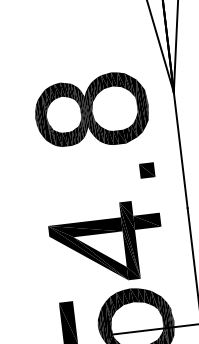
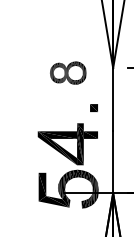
part: (90, 110) -> (67, 72), size x0.6

